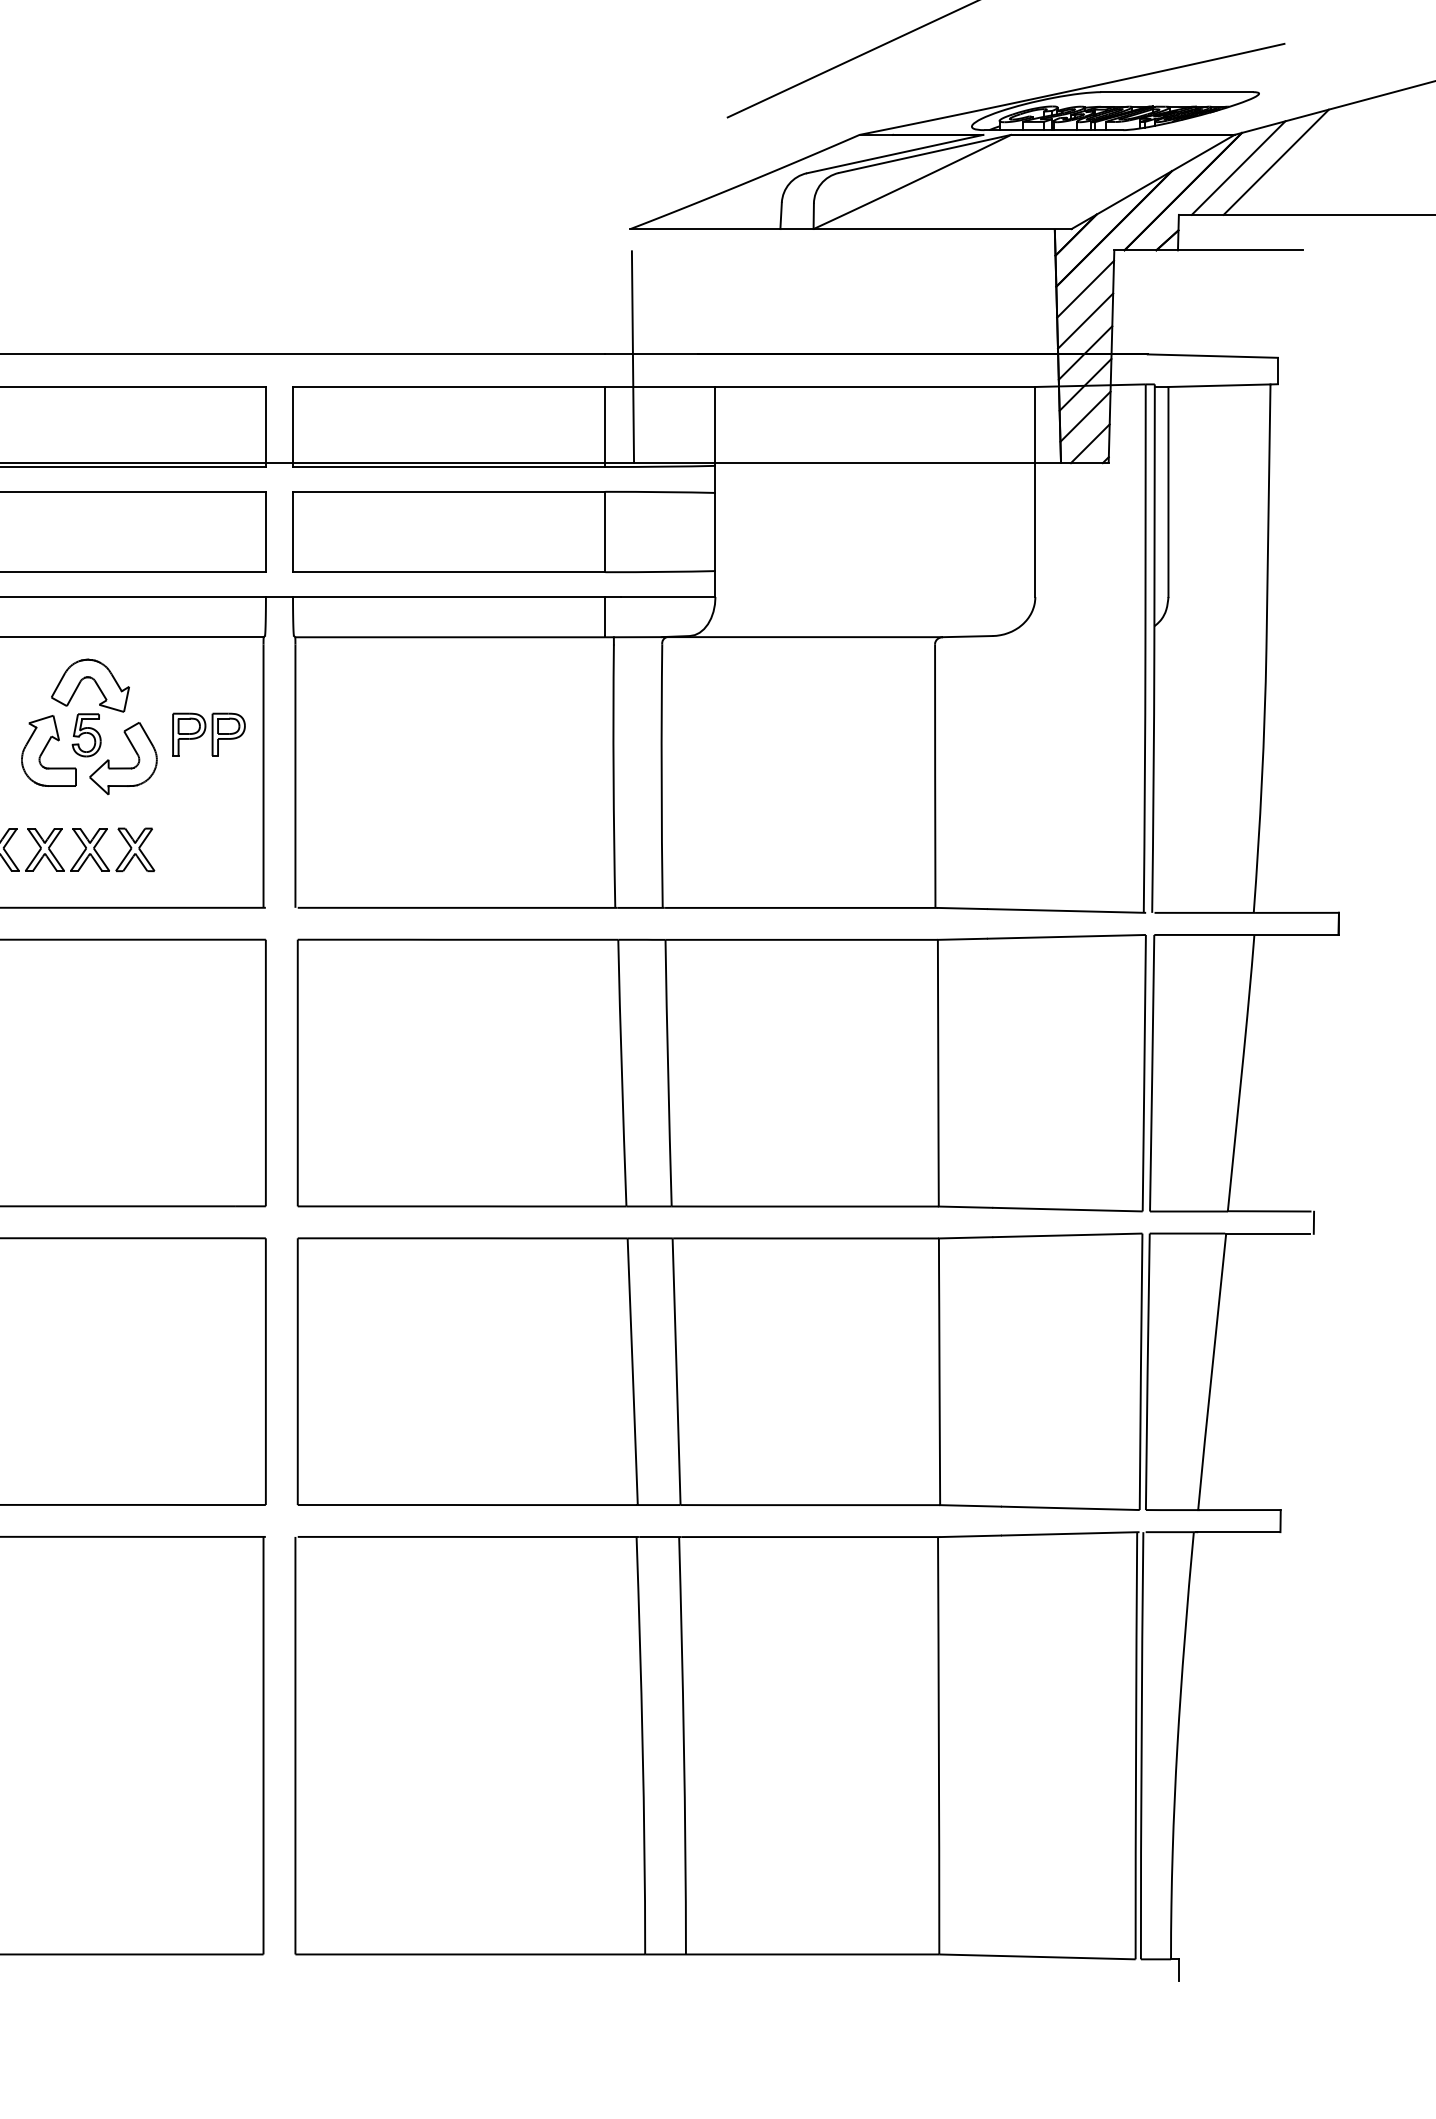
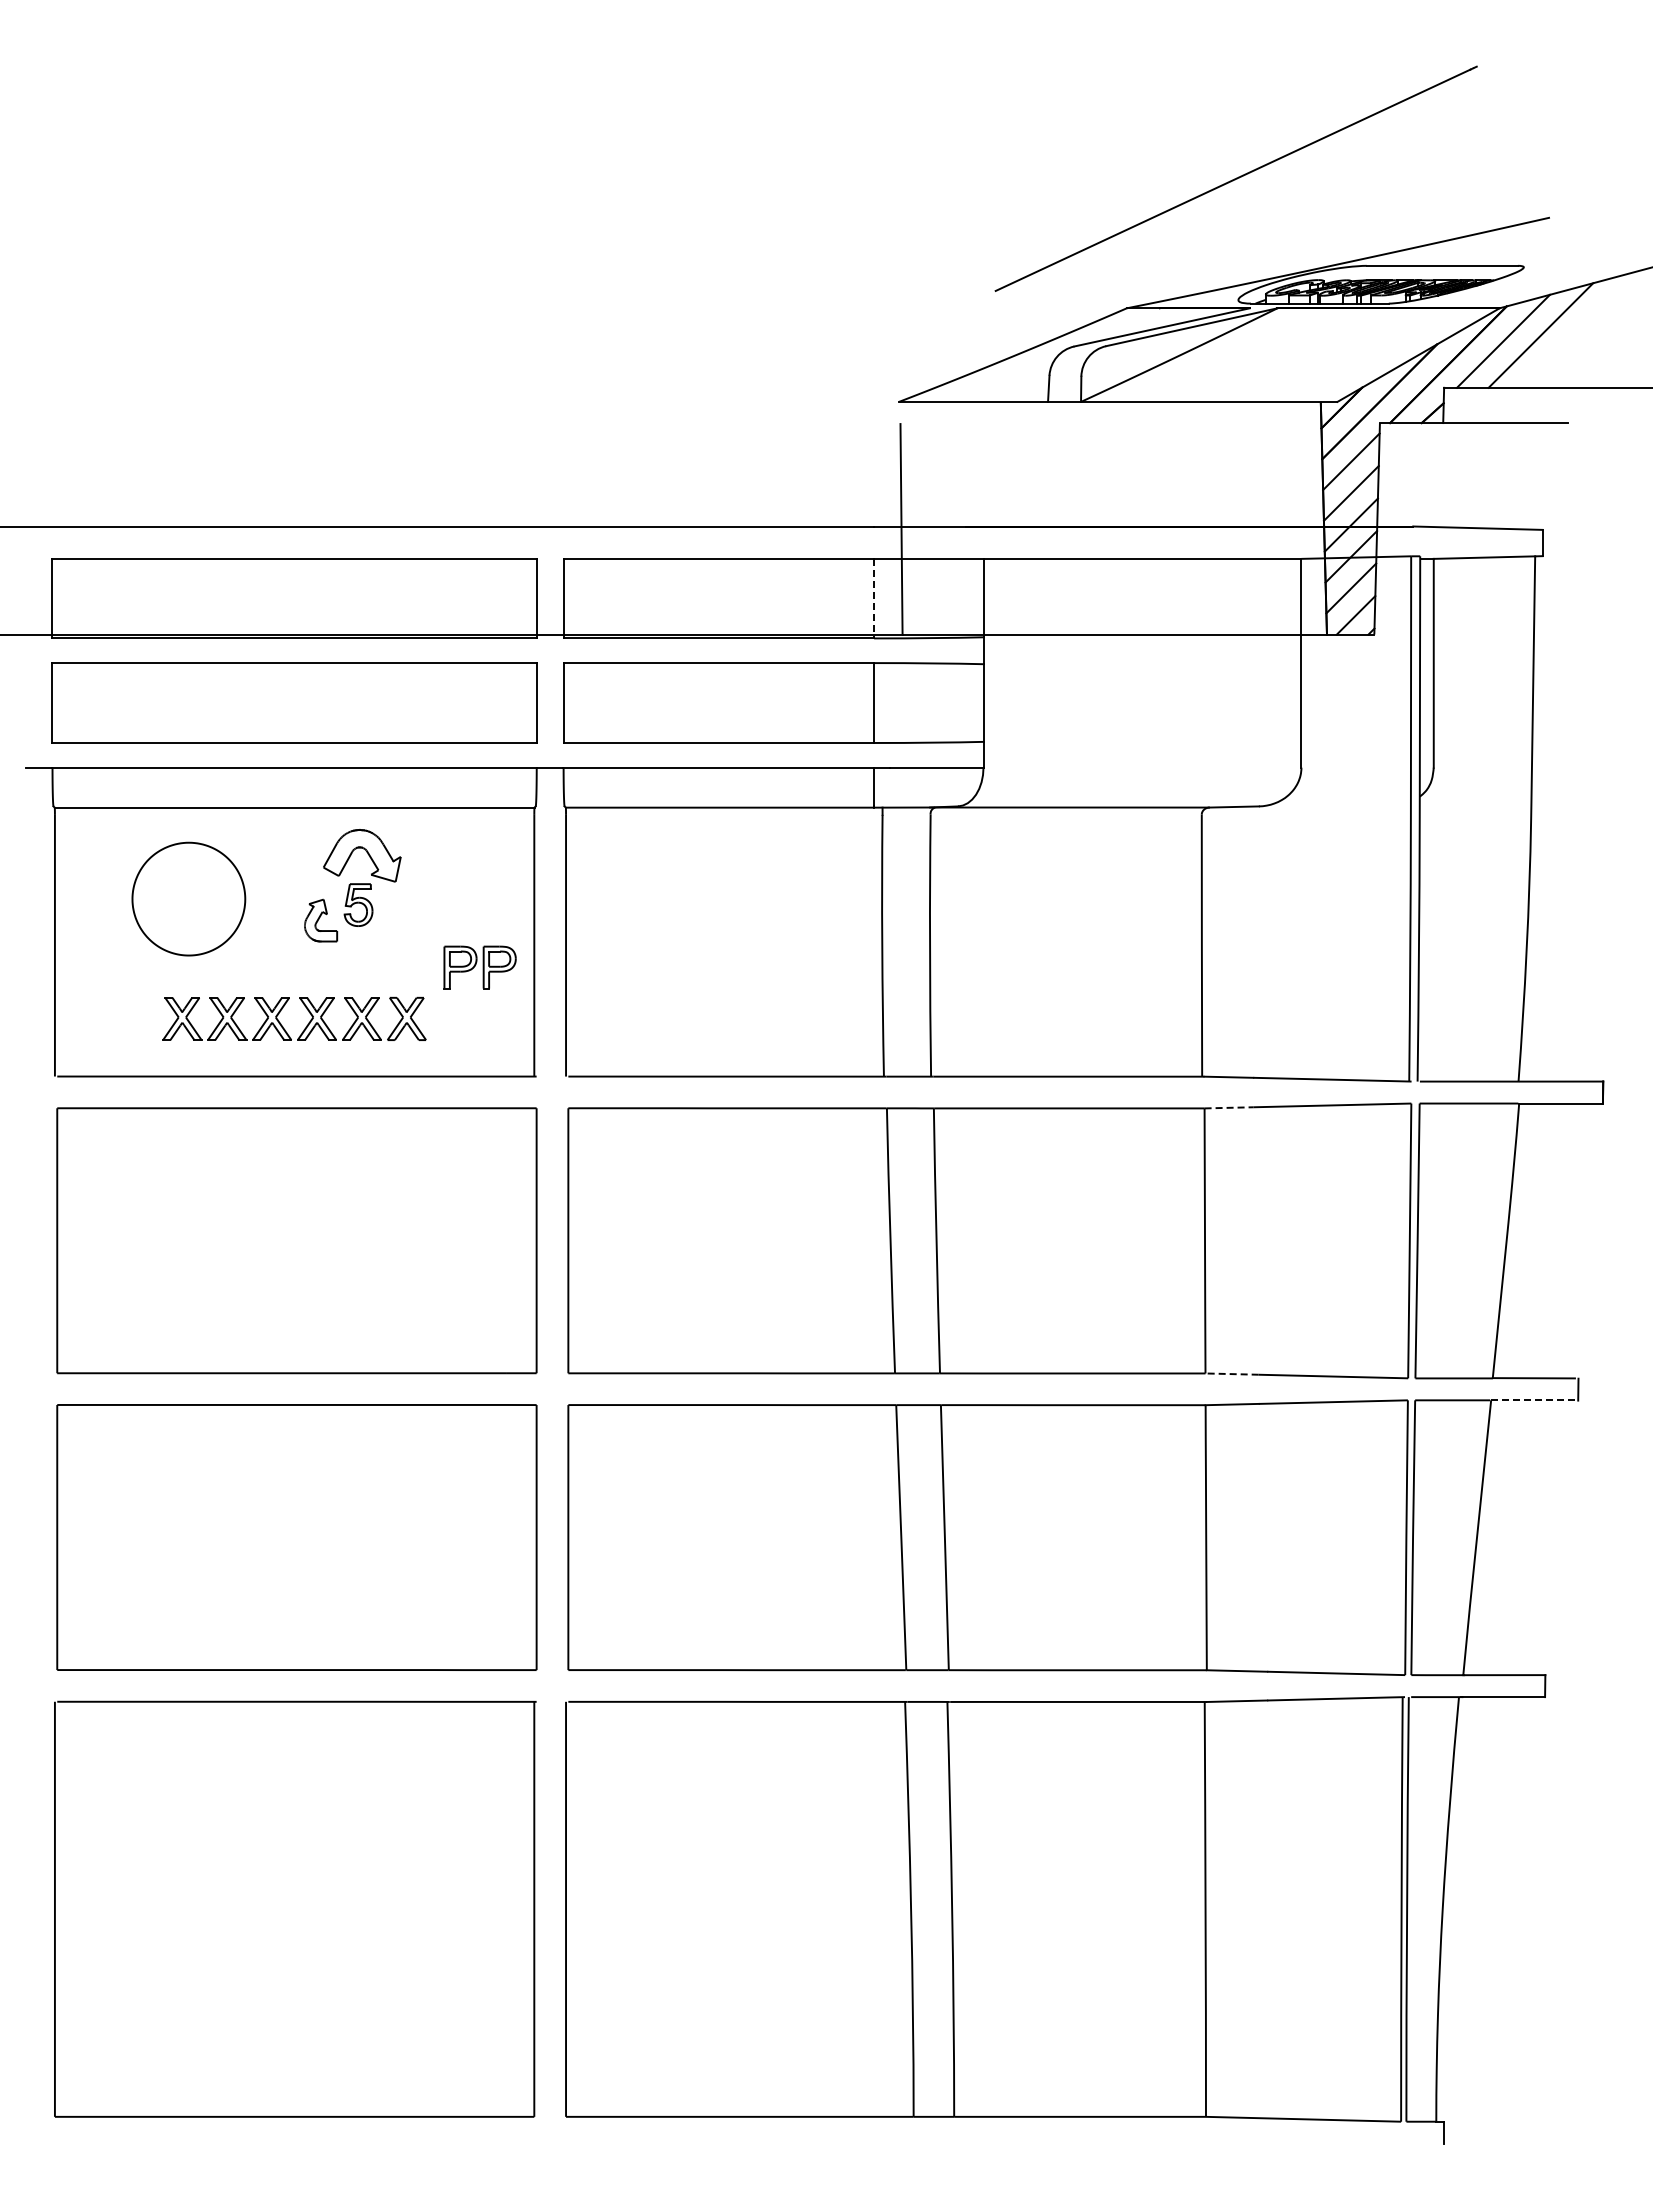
line: (605, 426) -> (874, 598), solid -> dashed
part: (208, 734) -> (479, 967), moved
part: (48, 750) -> (320, 920), size x0.6
part: (123, 767) -> (395, 937), removed
line: (962, 938) -> (1229, 1107), solid -> dashed
line: (965, 1207) -> (1232, 1374), solid -> dashed
line: (1267, 1233) -> (1532, 1400), solid -> dashed

